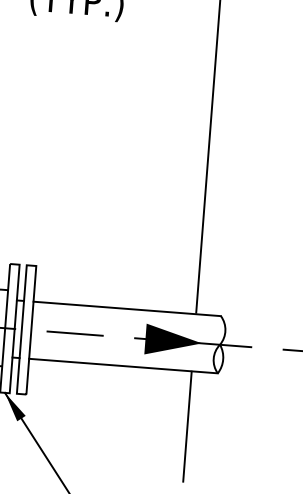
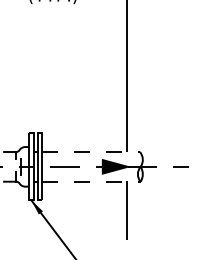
line: (127, 309) -> (91, 152), solid -> dashed
line: (125, 365) -> (92, 181), solid -> dashed

